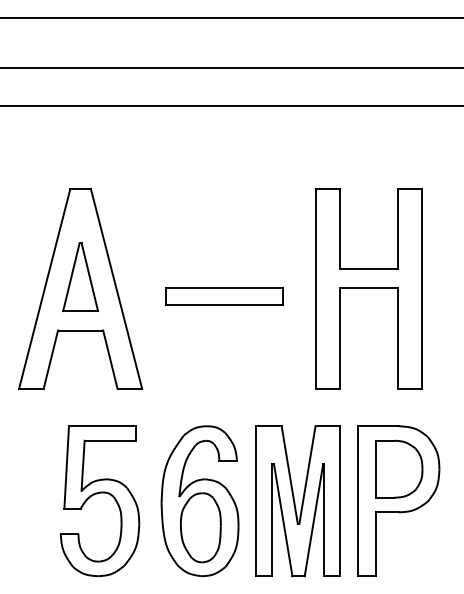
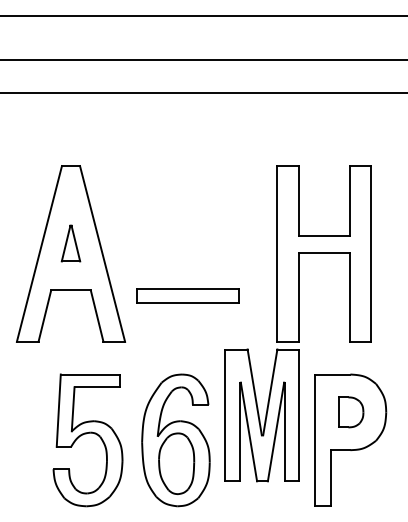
part: (80, 277) -> (70, 243), size x0.6
part: (223, 296) -> (187, 295), moved
part: (399, 469) -> (351, 412), size x0.6
part: (297, 501) -> (261, 415), moved

